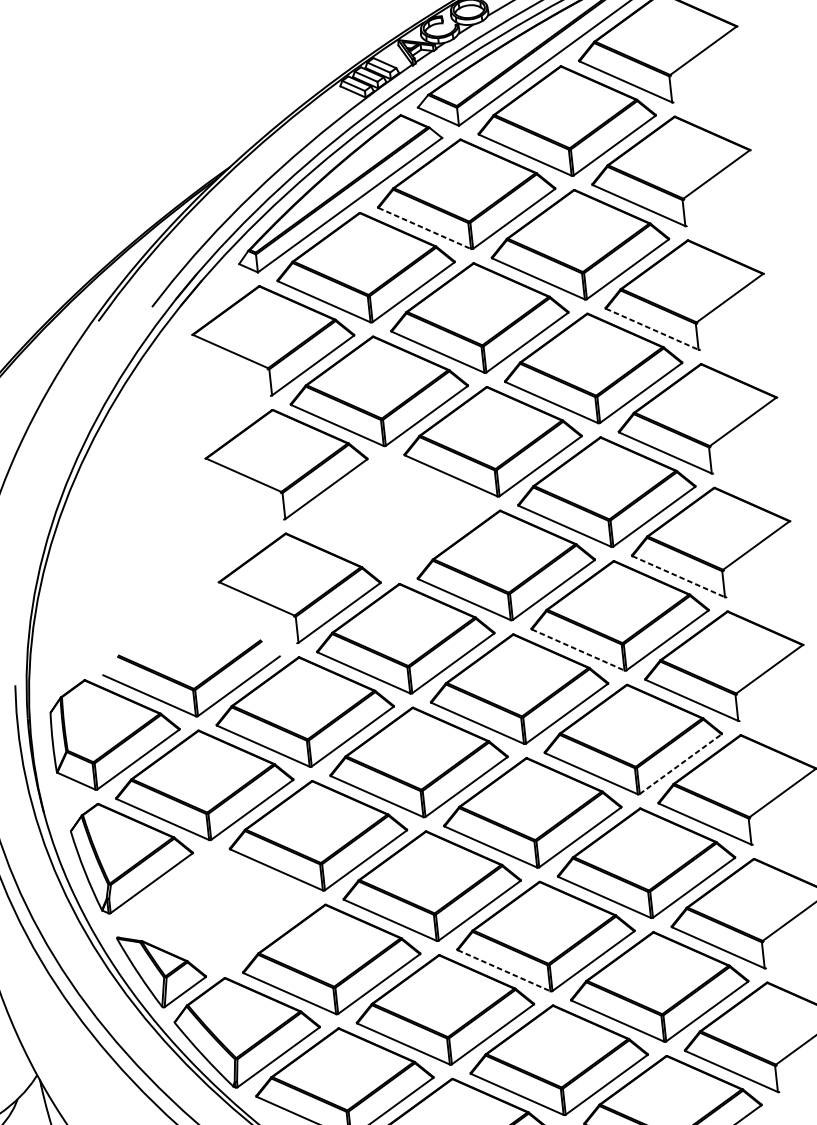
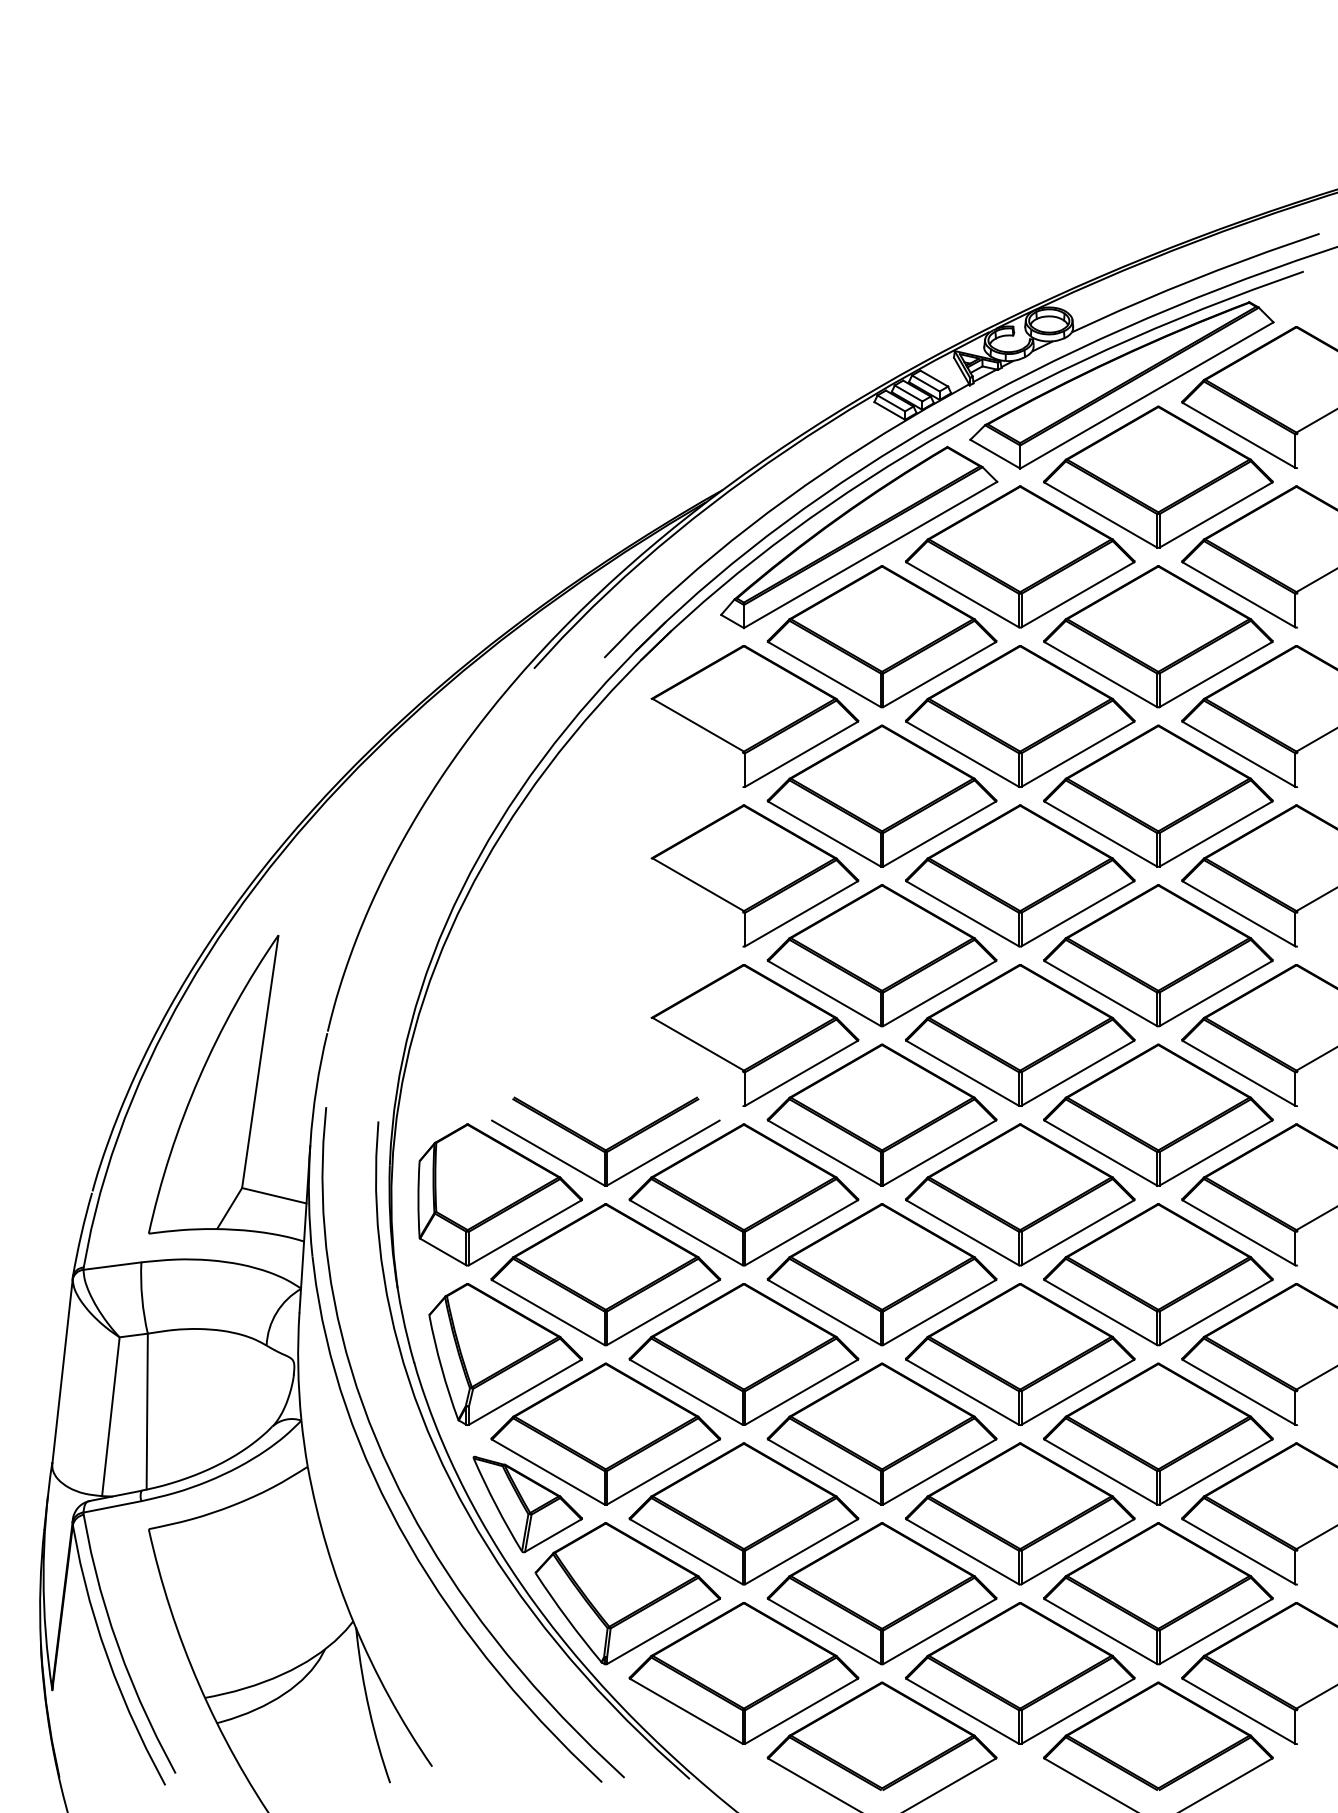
line: (424, 228) -> (962, 594), dashed -> solid
line: (651, 329) -> (1238, 754), dashed -> solid
part: (391, 514) -> (881, 955), added
line: (678, 576) -> (1238, 1073), dashed -> solid
line: (577, 650) -> (1100, 1153), dashed -> solid
line: (680, 764) -> (1215, 1312), dashed -> solid
part: (217, 908) -> (605, 1433), added
line: (503, 970) -> (962, 1551), dashed -> solid

